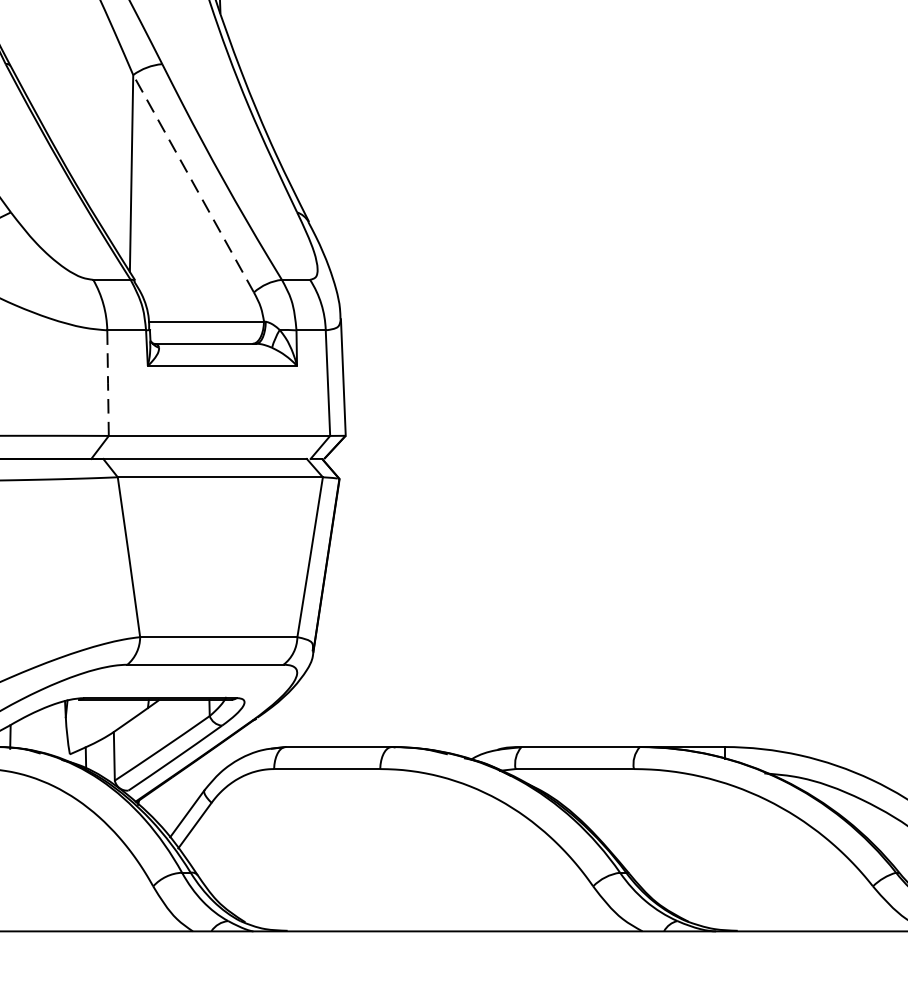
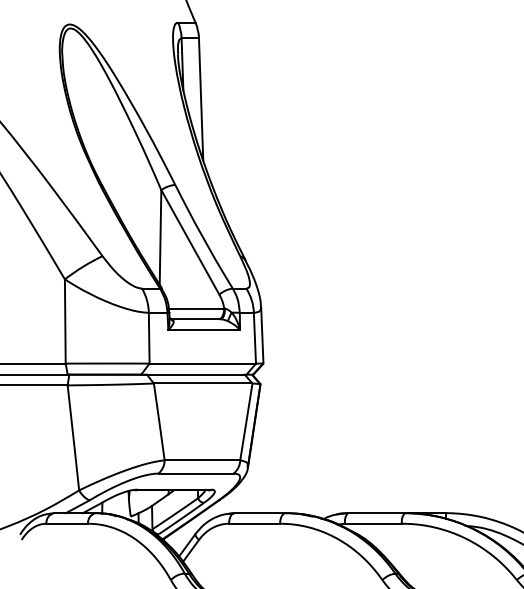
line: (193, 183) -> (190, 242), dashed -> solid
line: (108, 383) -> (149, 338), dashed -> solid

